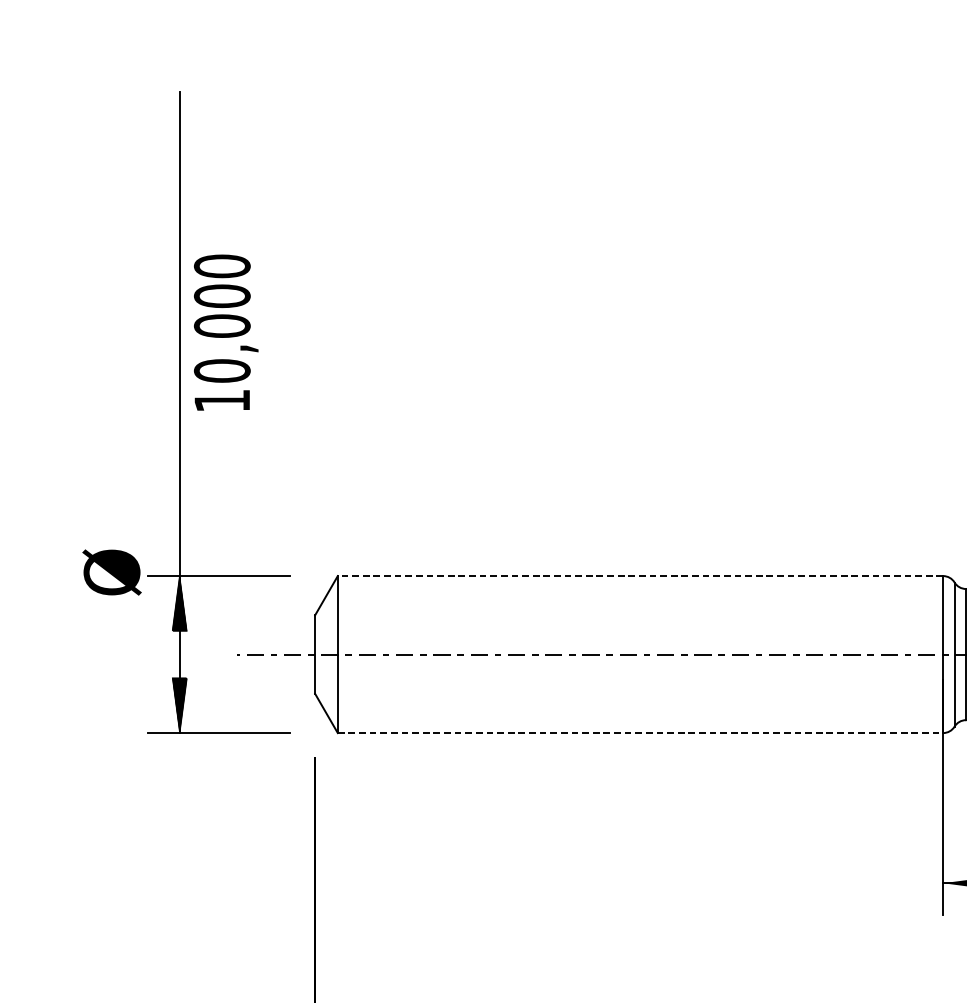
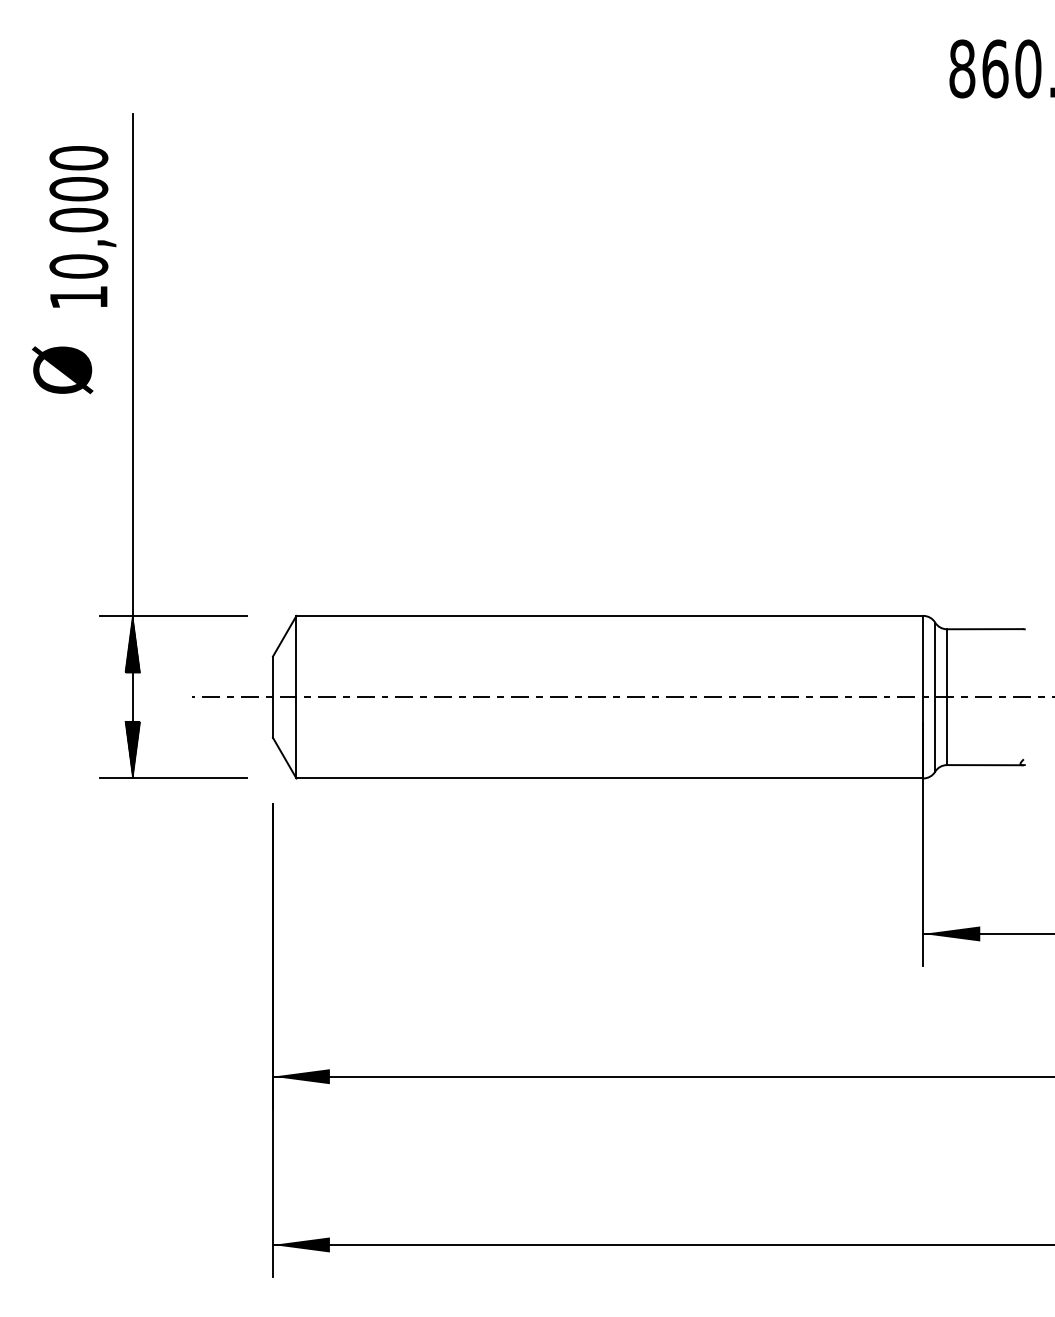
text: (225, 332) -> (82, 226), moved
text: (111, 572) -> (62, 370), moved
line: (640, 575) -> (609, 615), dashed -> solid
line: (641, 733) -> (610, 778), dashed -> solid

